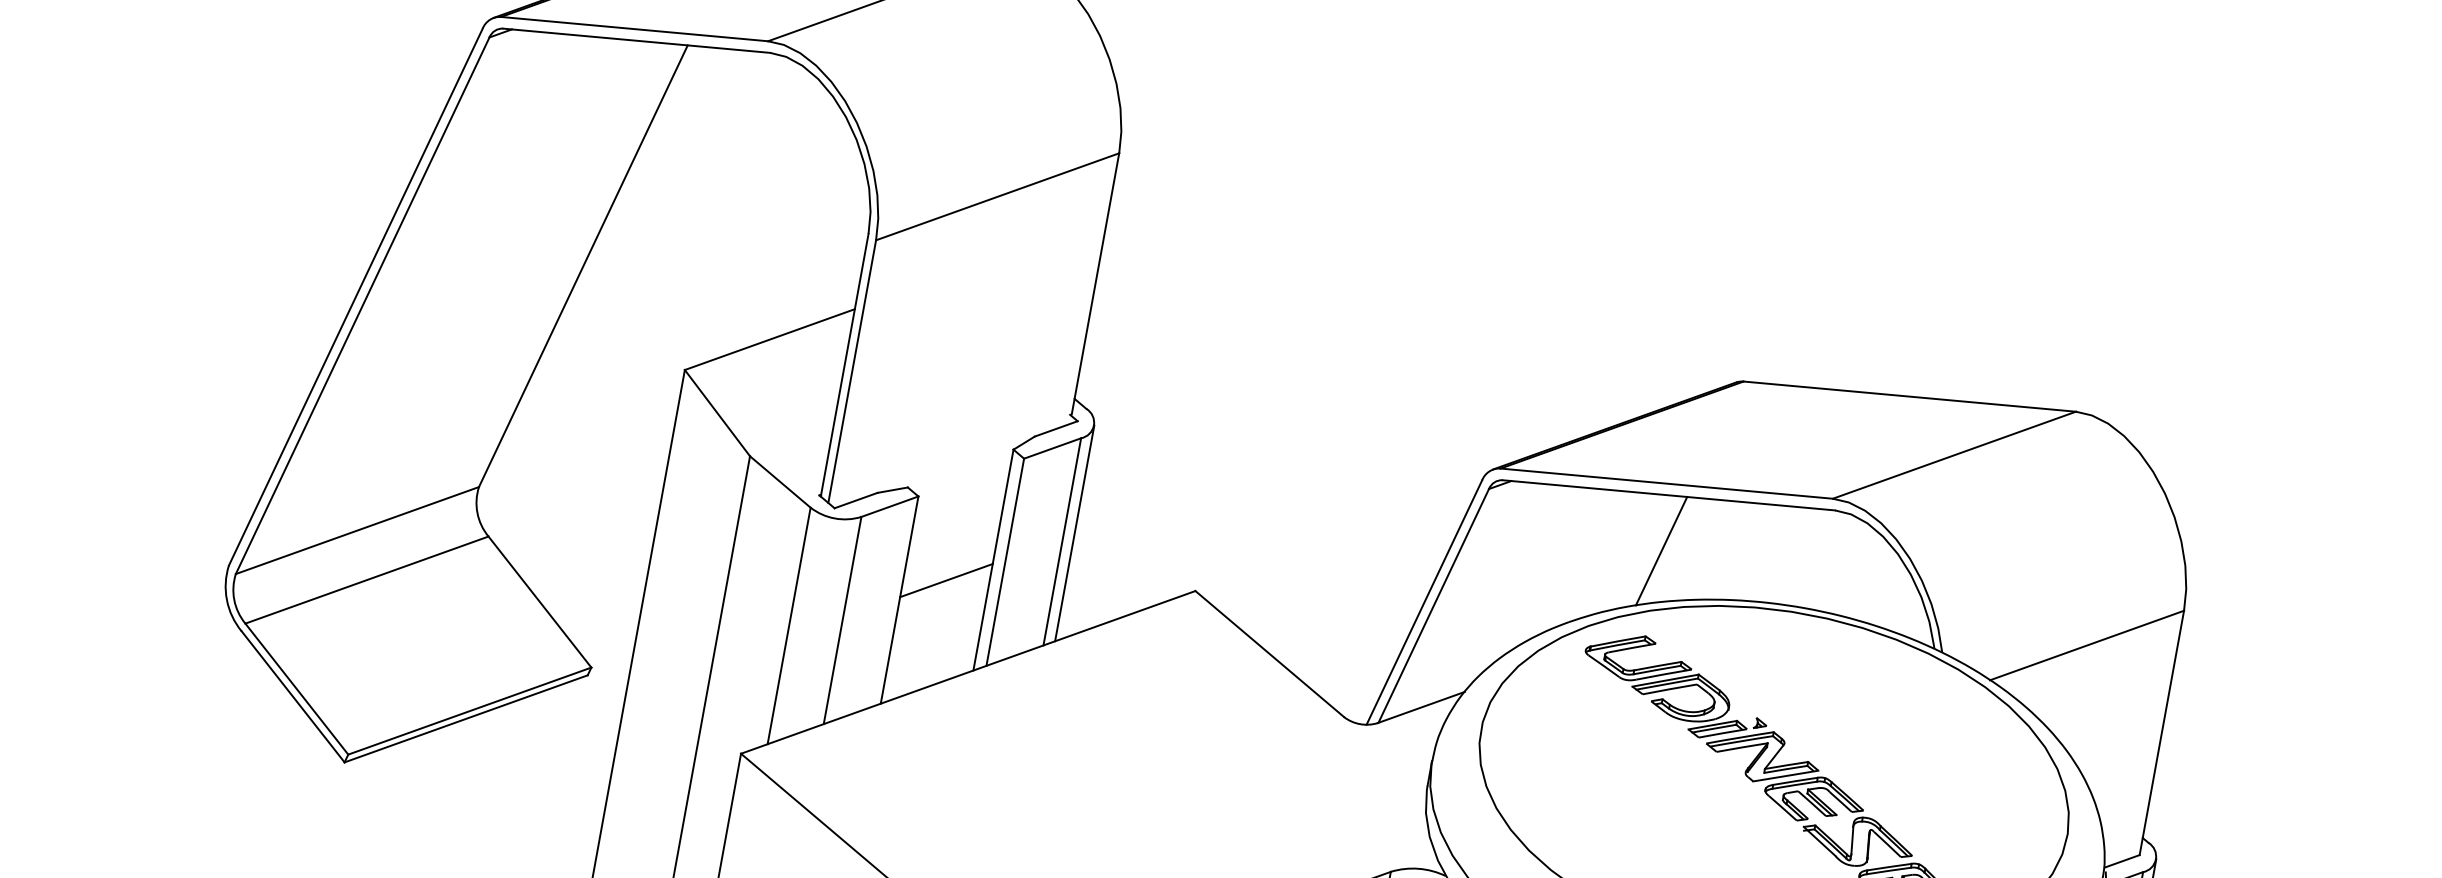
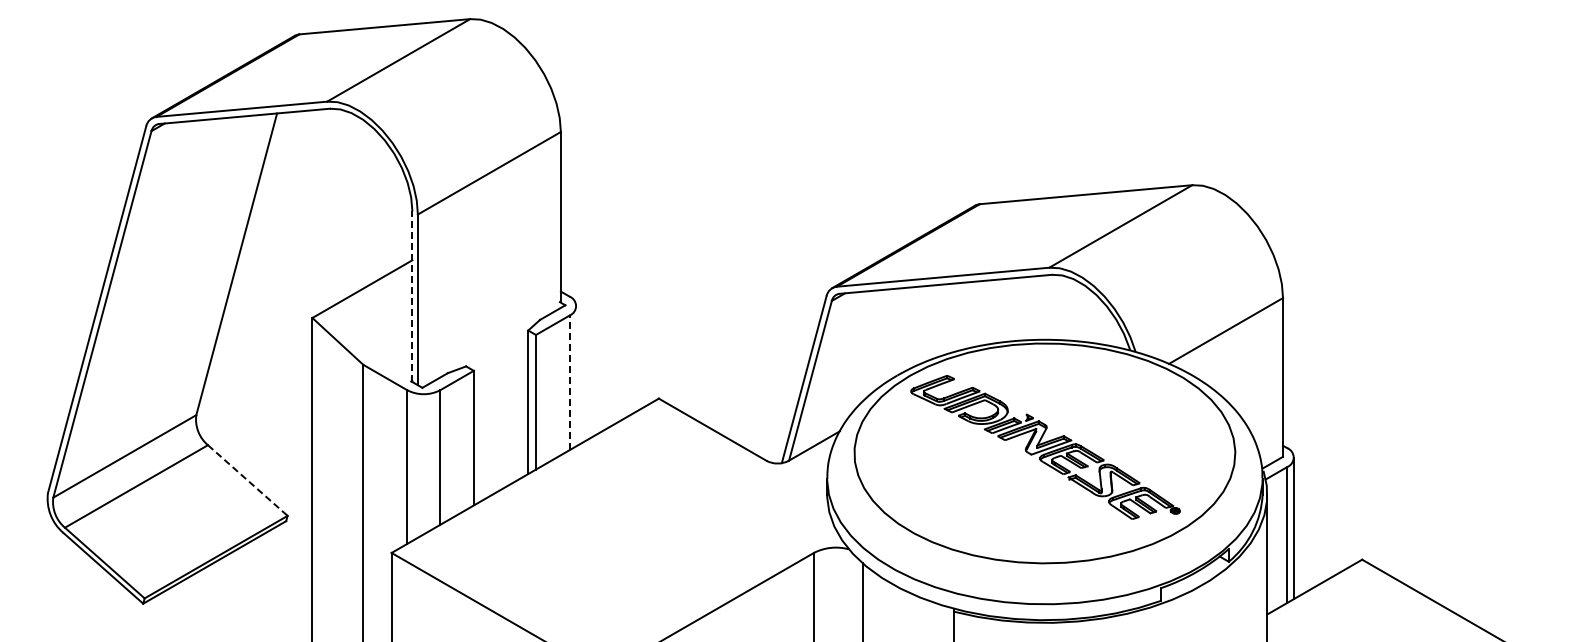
line: (844, 364) -> (412, 296), solid -> dashed
line: (1074, 533) -> (576, 376), removed
line: (1062, 541) -> (569, 382), solid -> dashed
line: (1661, 551) -> (947, 320), removed
line: (945, 580) -> (500, 420), removed
line: (541, 602) -> (248, 480), solid -> dashed

